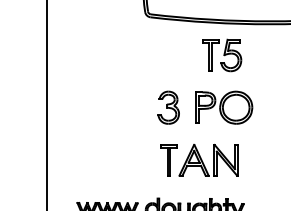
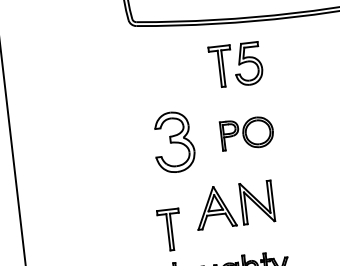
part: (168, 107) -> (173, 141), size x1.4
part: (224, 107) -> (247, 133), size x0.7
part: (168, 160) -> (169, 230), moved

